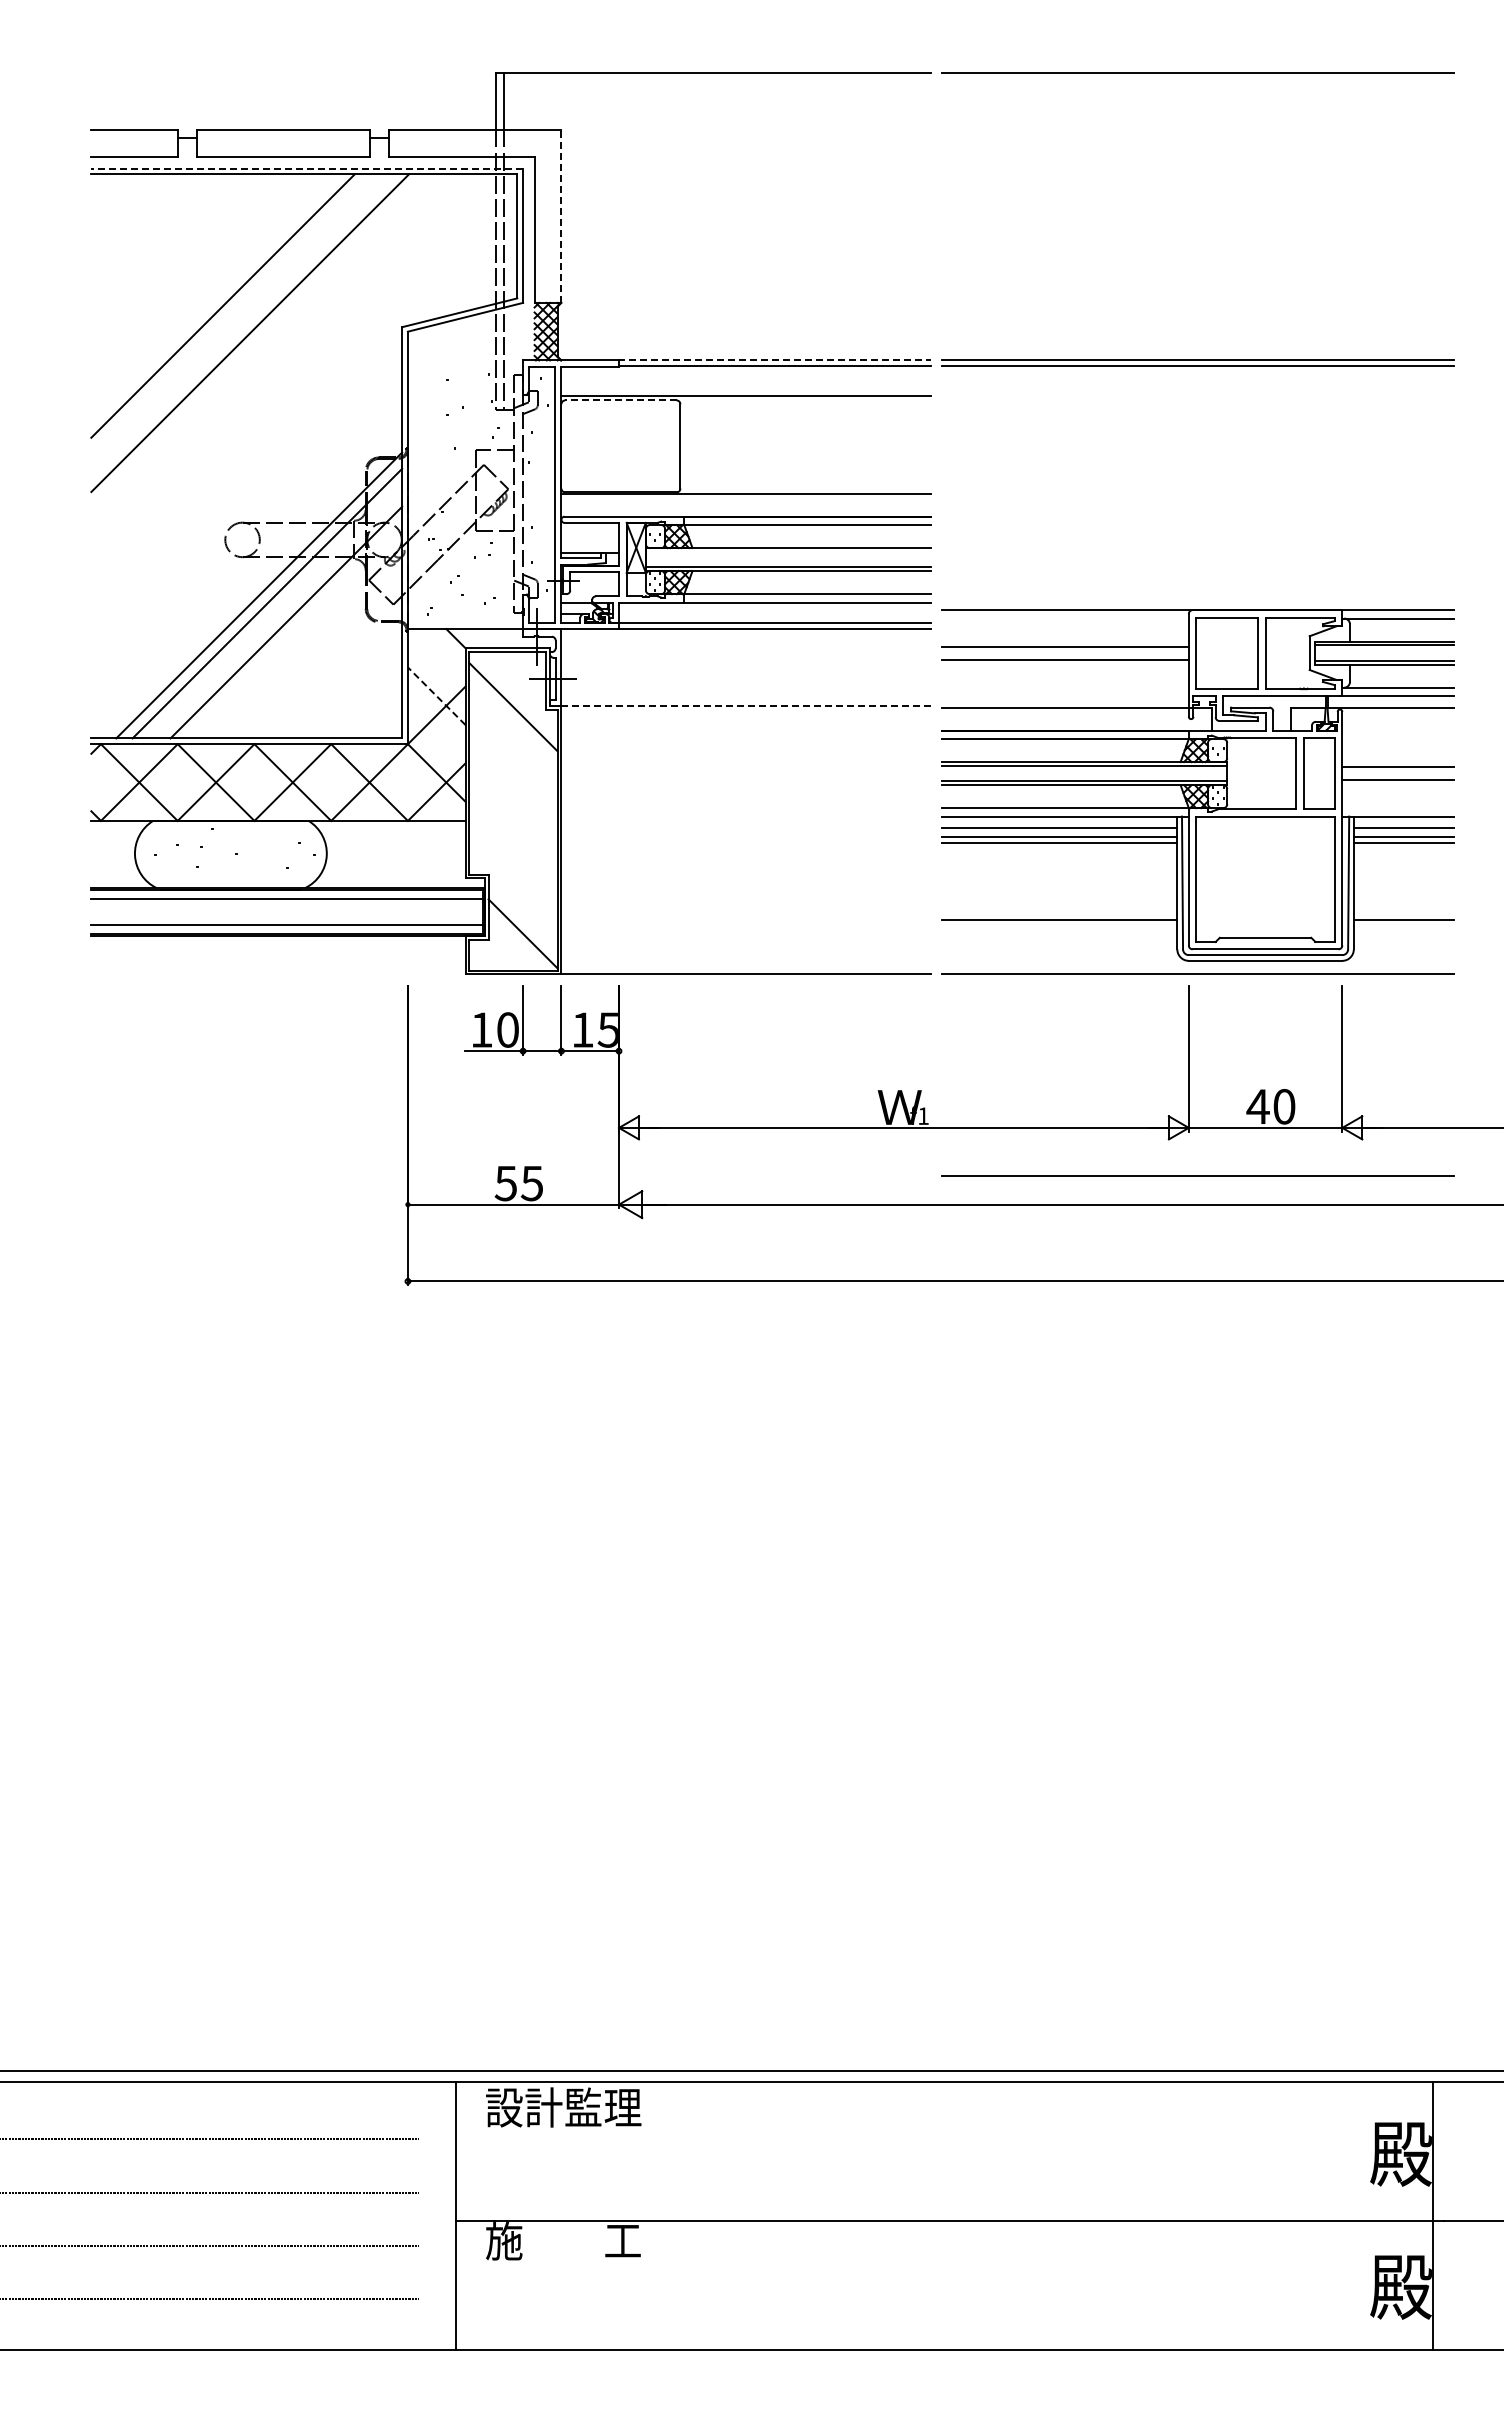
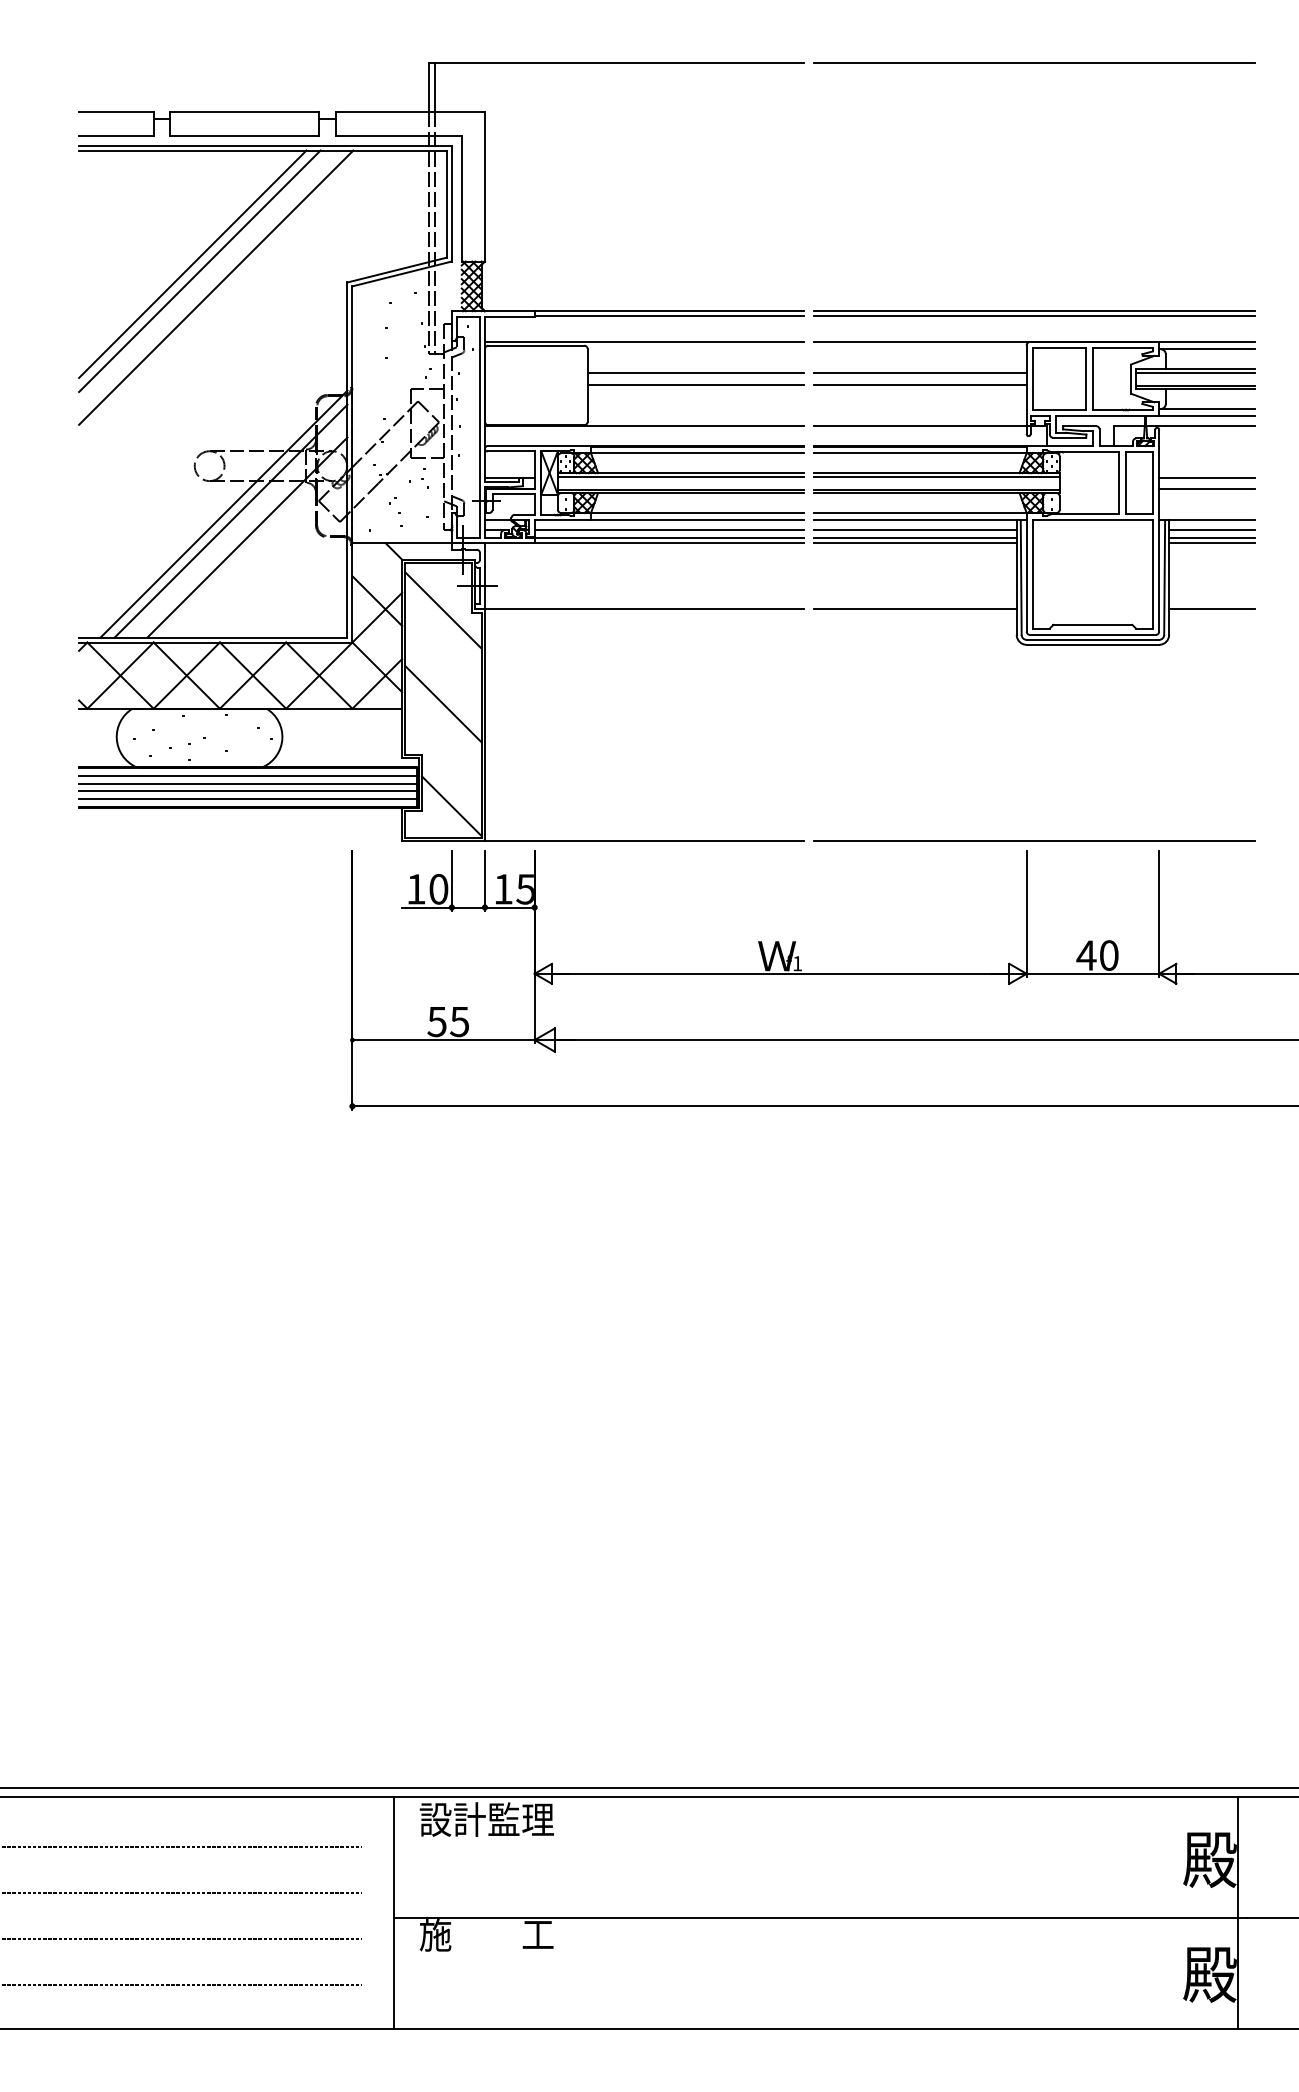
line: (307, 168) -> (265, 145), dashed -> solid
line: (561, 216) -> (485, 186), dashed -> solid
line: (231, 314) -> (200, 271), added
line: (774, 360) -> (668, 311), dashed -> solid
line: (620, 400) -> (535, 345), dashed -> solid
line: (805, 432) -> (695, 373), added
line: (805, 445) -> (695, 384), added
line: (787, 551) -> (680, 476), added
line: (774, 614) -> (668, 530), added
line: (436, 696) -> (377, 601), dashed -> solid
line: (745, 705) -> (643, 609), dashed -> solid
part: (1197, 785) -> (1034, 493), moved
line: (513, 815) -> (443, 704), added
line: (286, 907) -> (247, 783), added
line: (286, 916) -> (247, 791), added
line: (1197, 1175) -> (1034, 1014), removed

